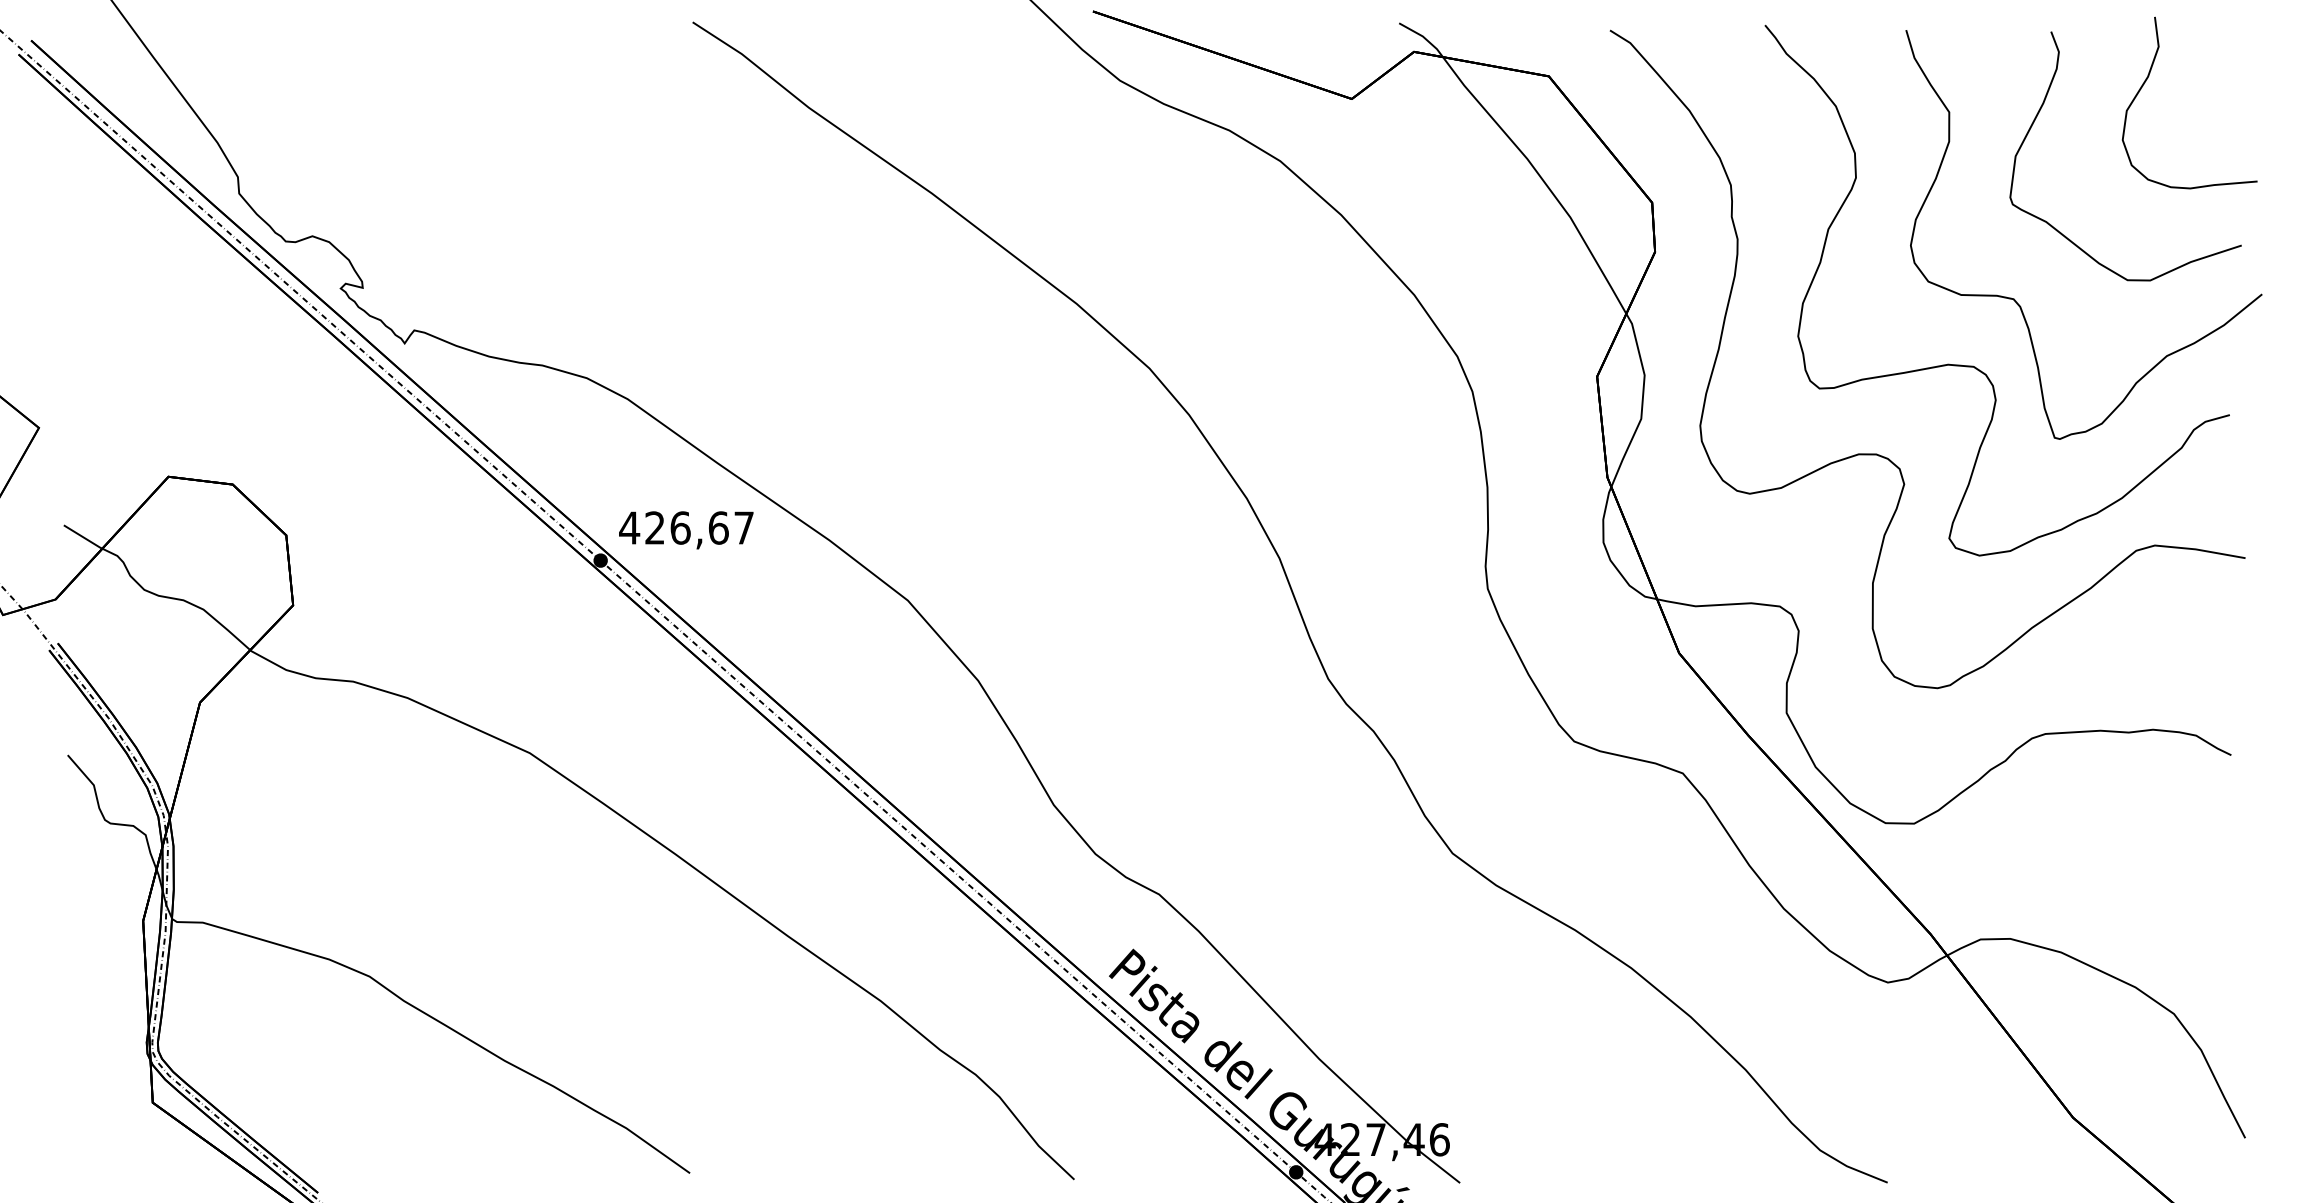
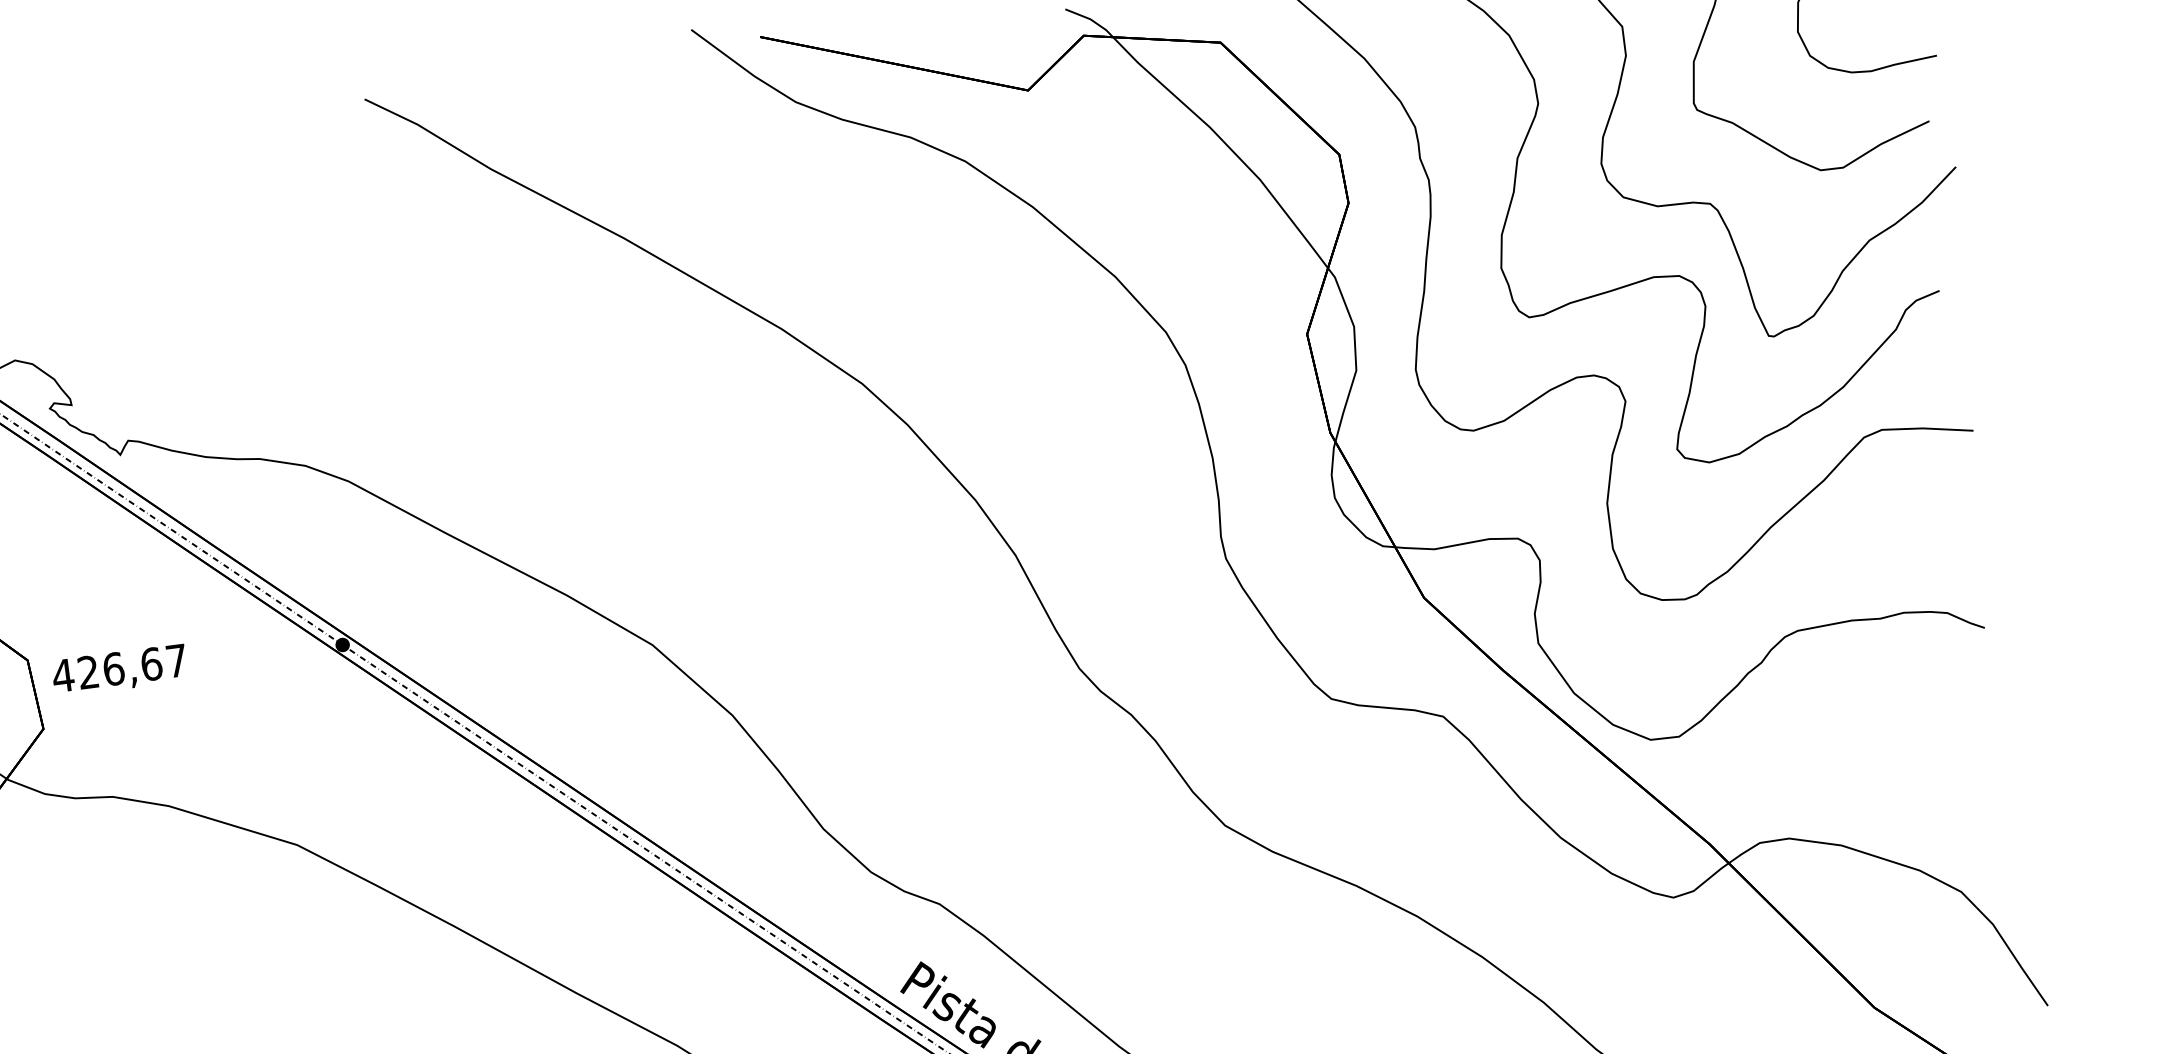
text: (686, 530) -> (119, 670), moved

